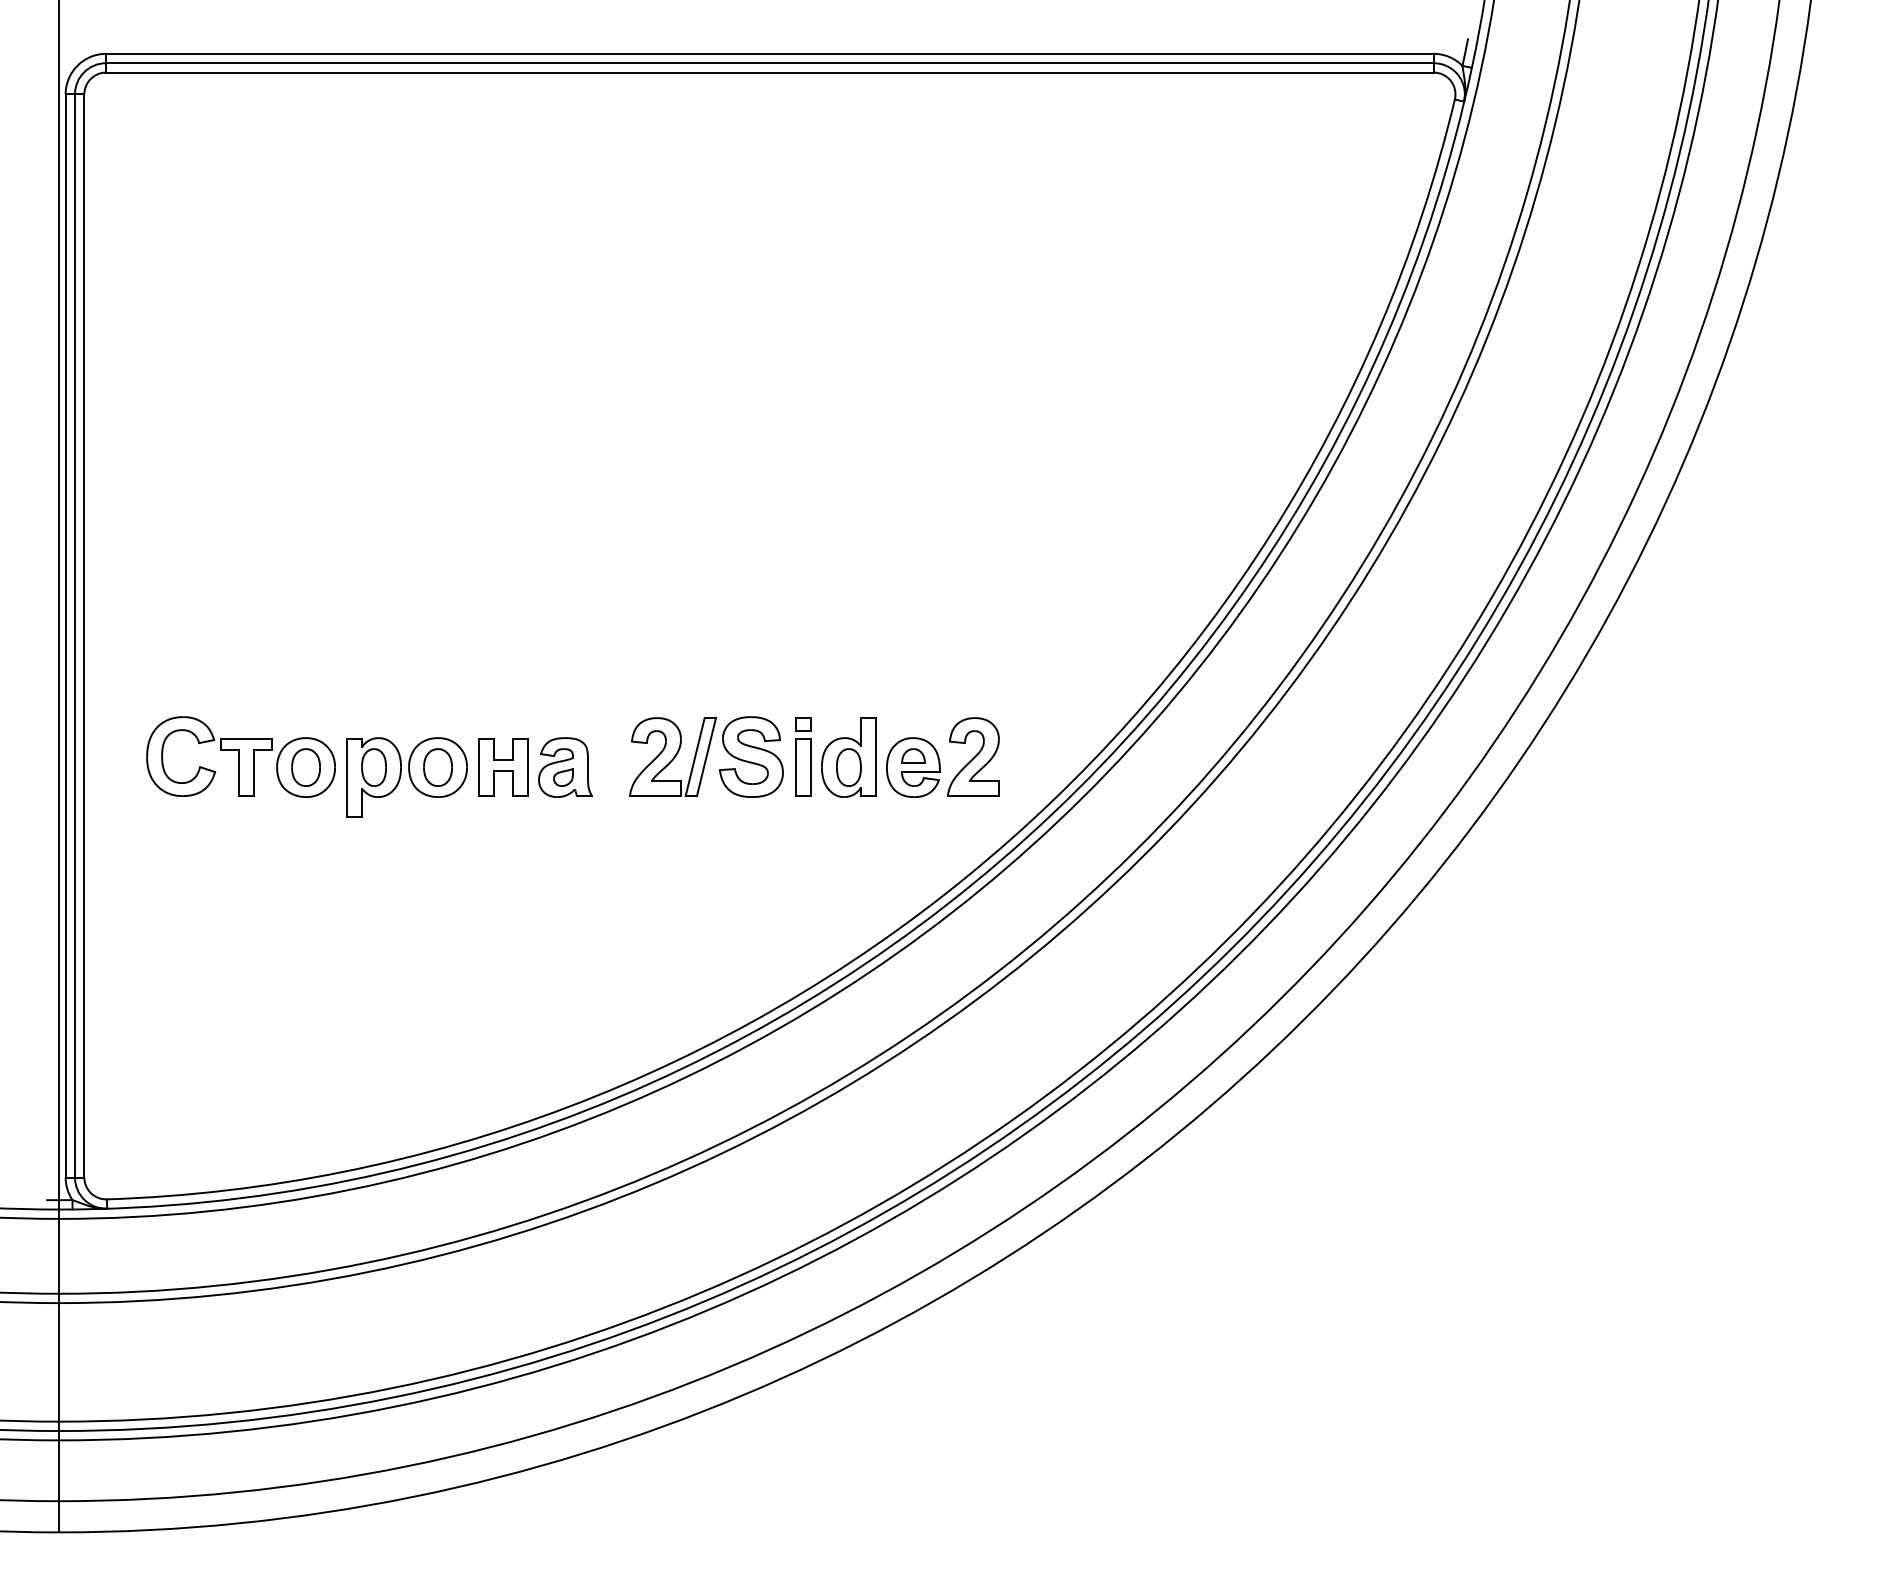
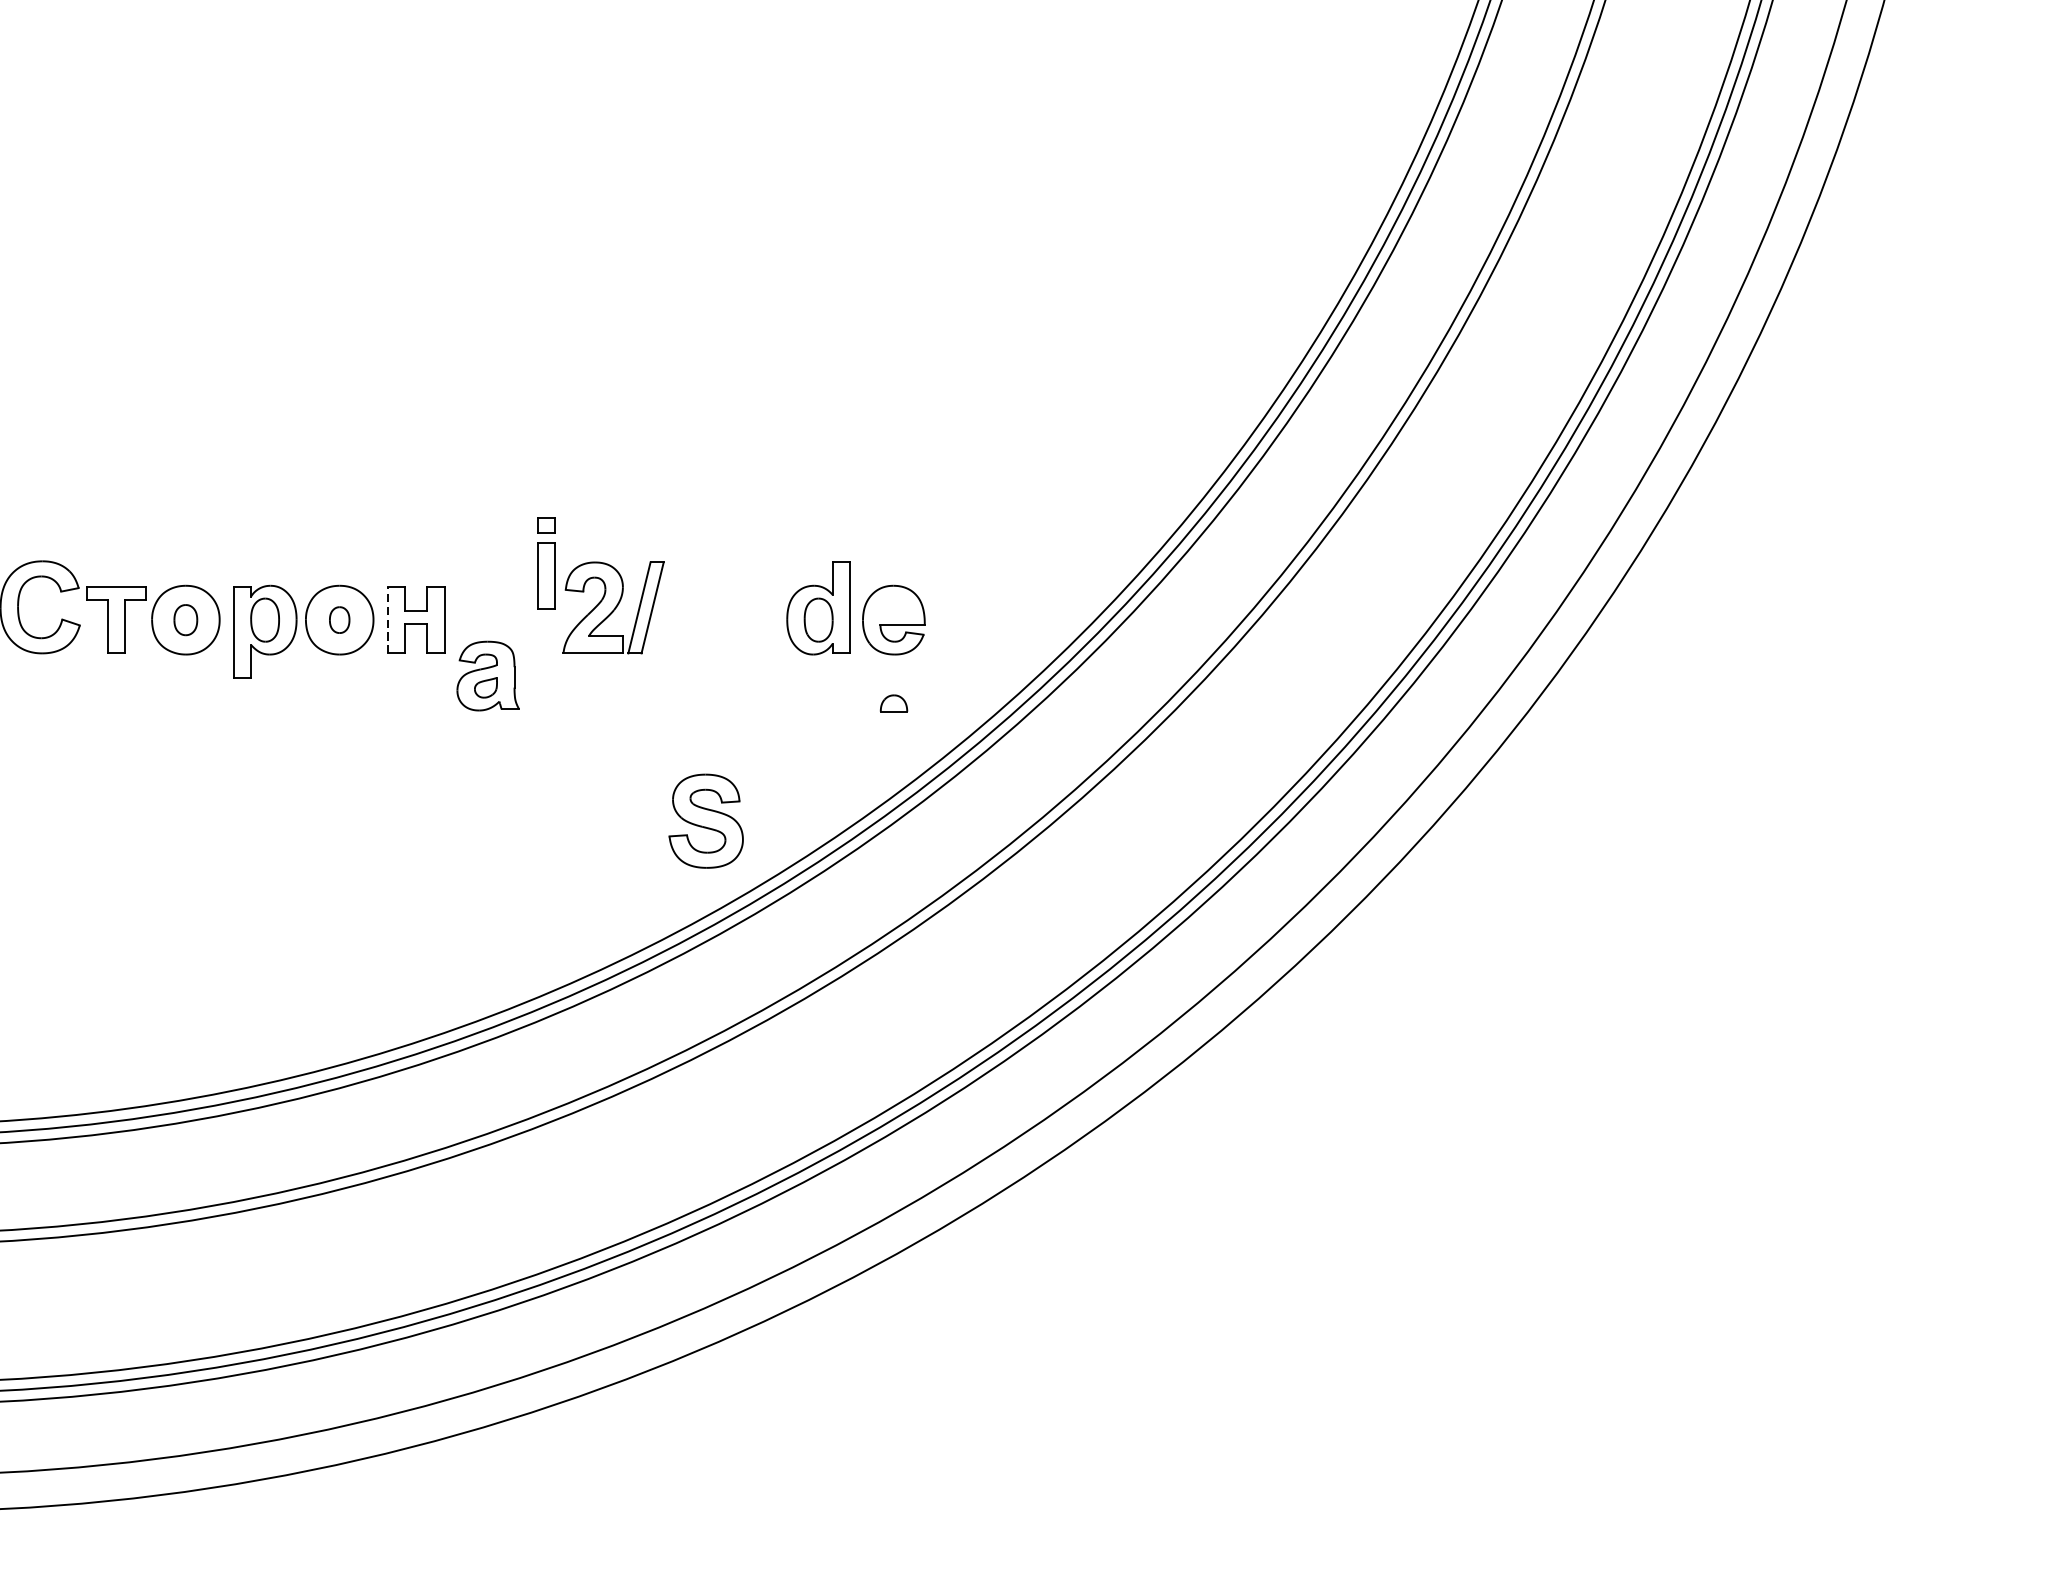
part: (913, 755) -> (893, 702), moved
part: (751, 756) -> (706, 820), moved
part: (803, 756) -> (546, 562), moved
part: (973, 756) -> (963, 607), removed
part: (305, 767) -> (185, 620), size x0.7
part: (437, 767) -> (339, 620), size x0.6
line: (479, 767) -> (388, 620), solid -> dashed
part: (565, 767) -> (488, 676), moved

